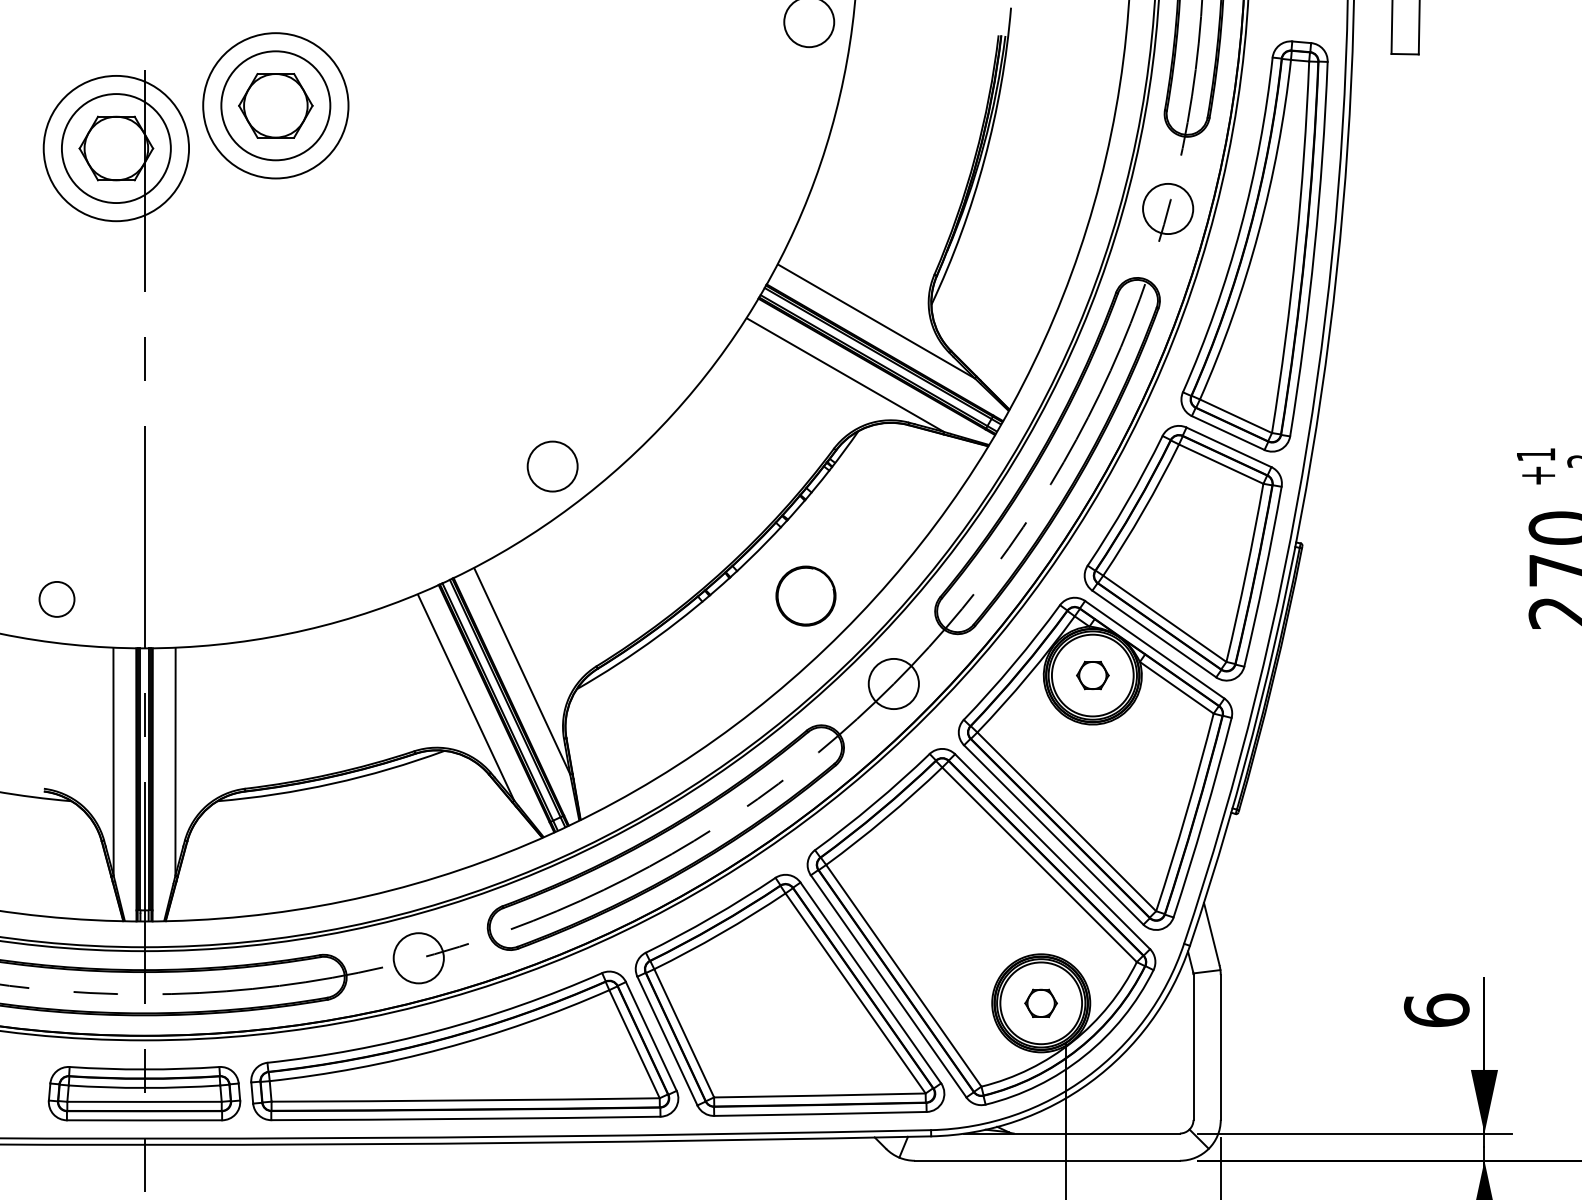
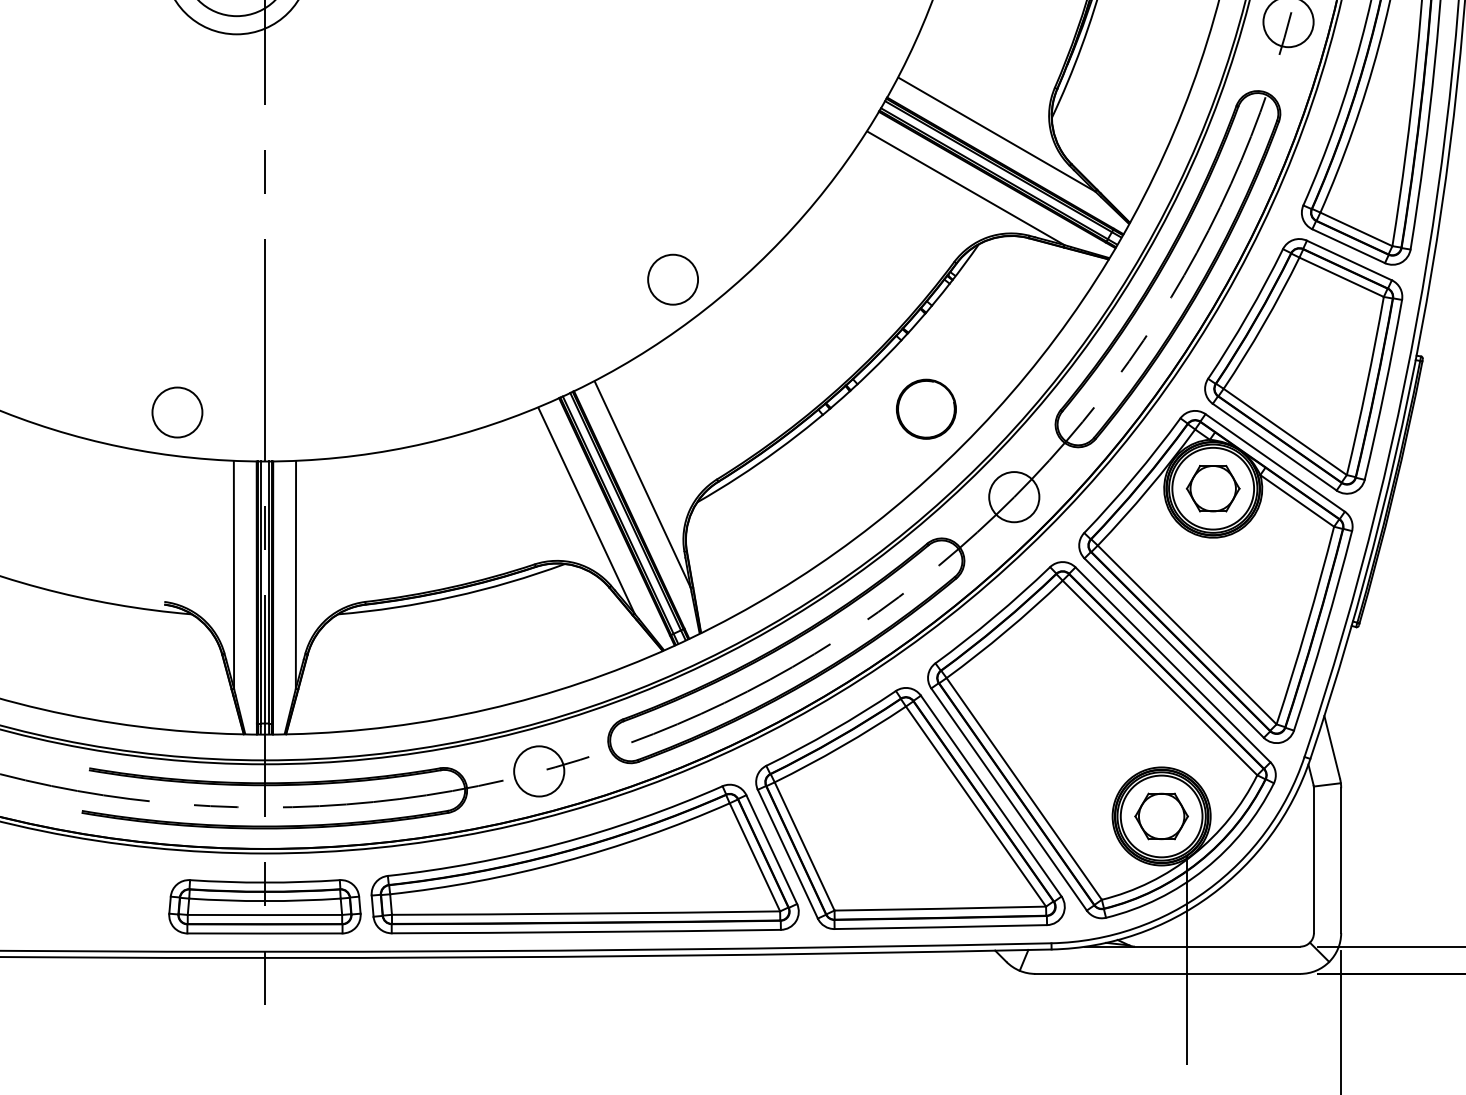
circle: (56, 599) -> (176, 412), size x1.43
part: (1092, 675) -> (1212, 488), size x1.67
part: (1040, 1003) -> (1160, 816), size x1.67

